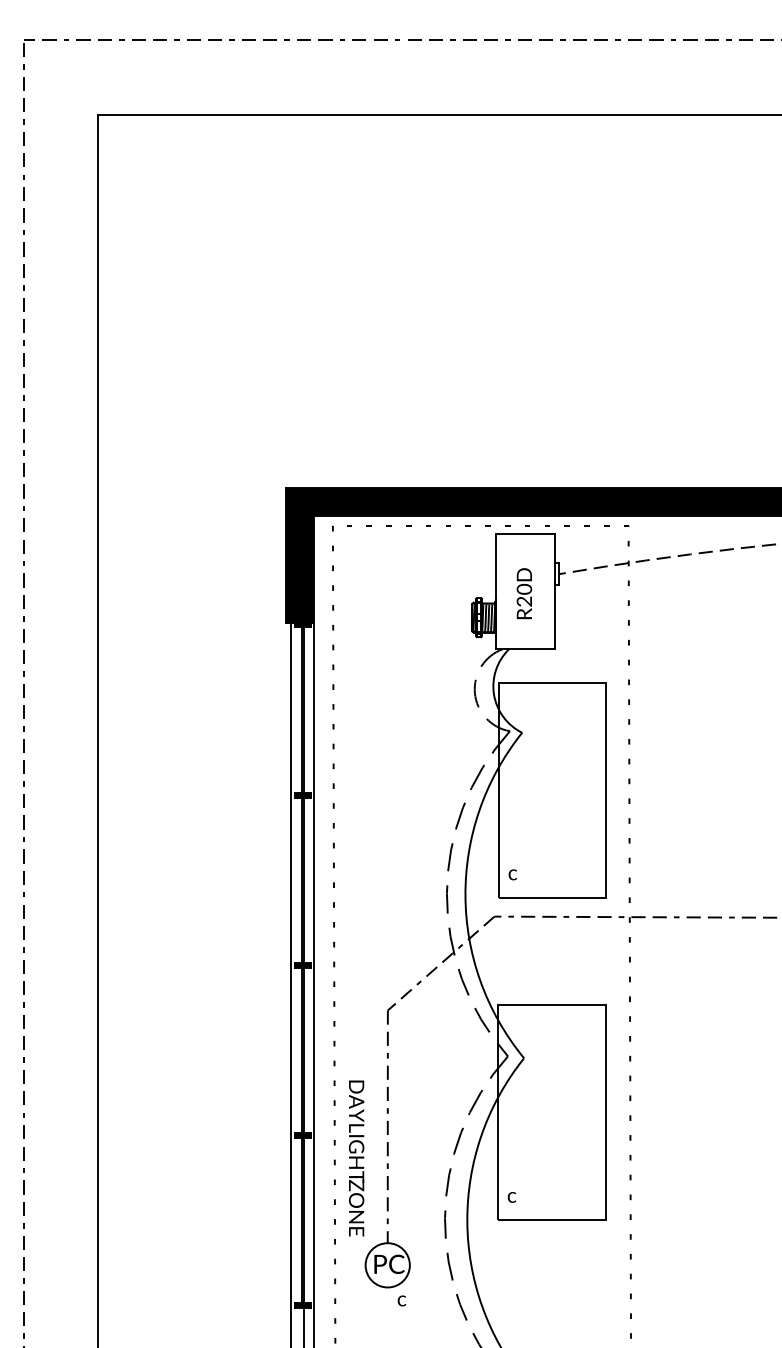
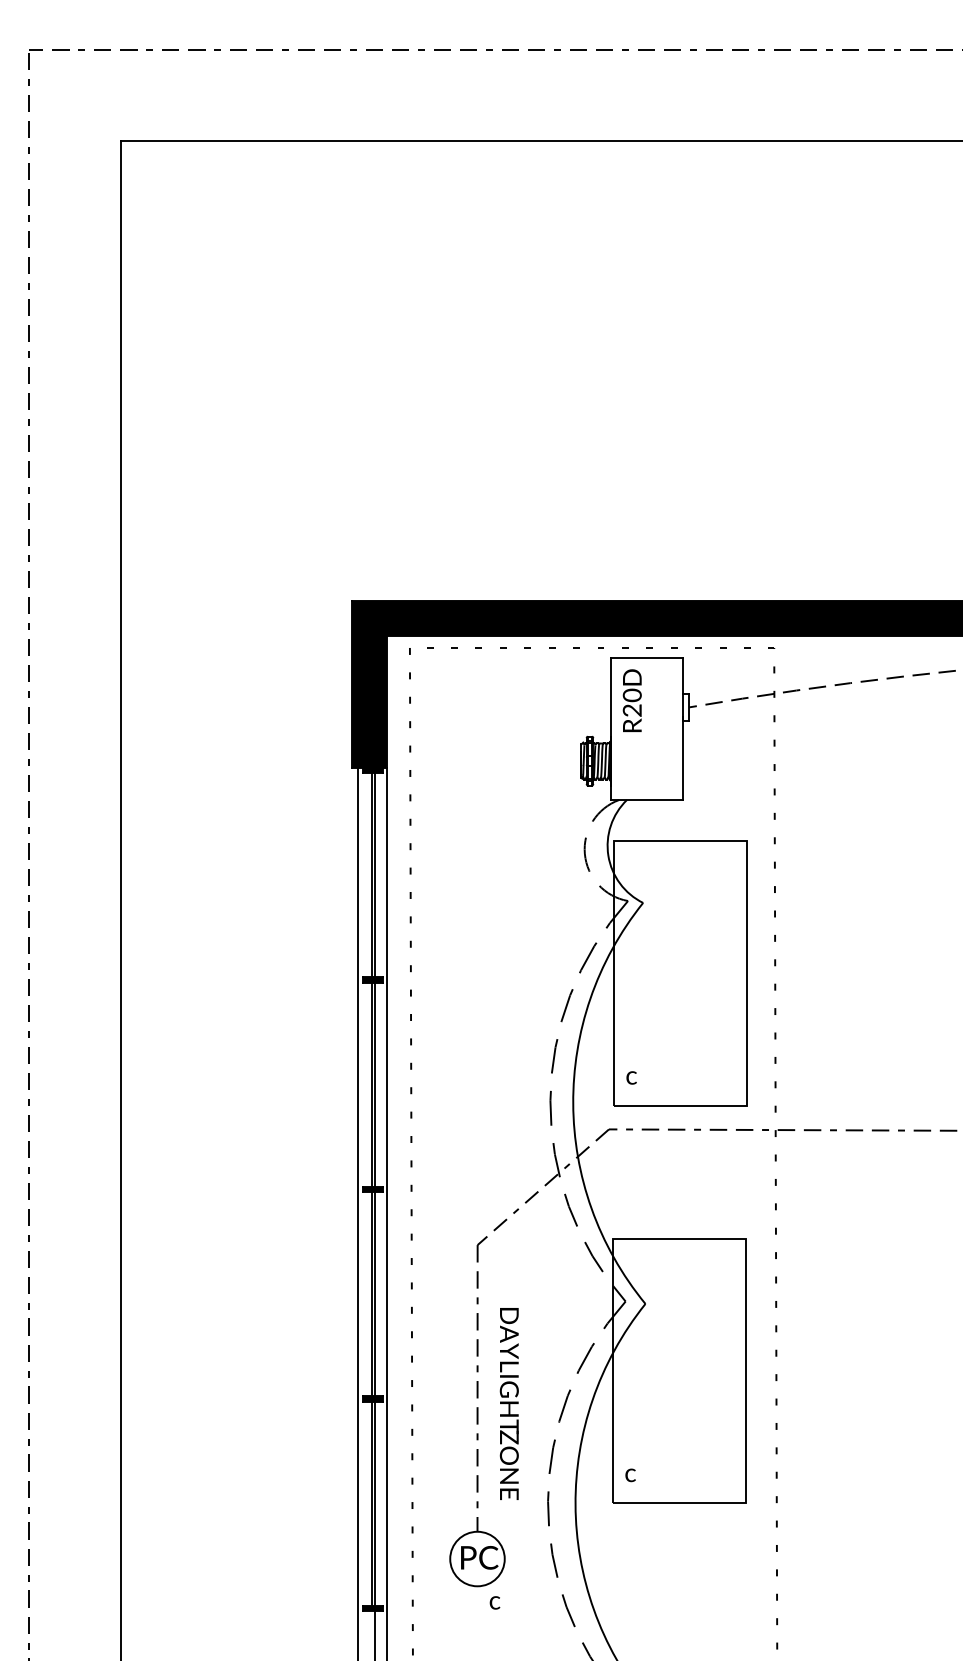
text: (524, 593) -> (632, 700), moved
text: (356, 1158) -> (509, 1403), moved

